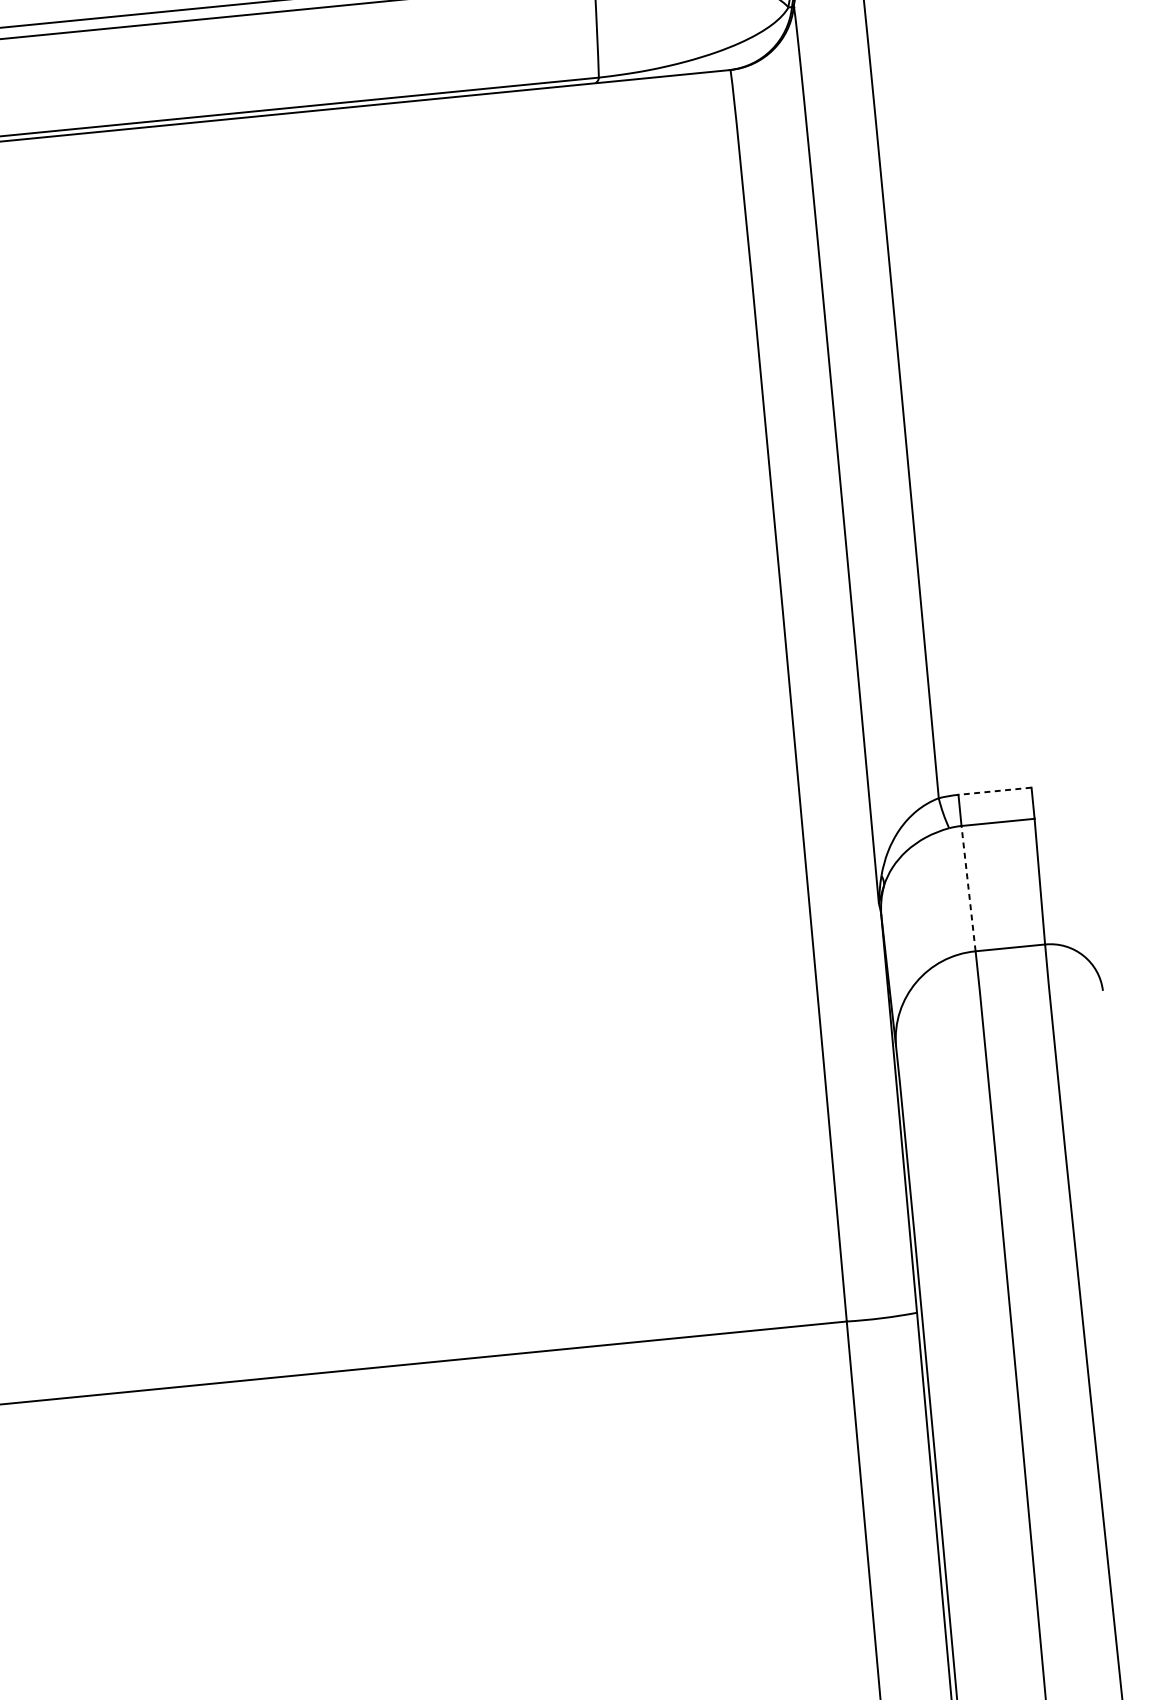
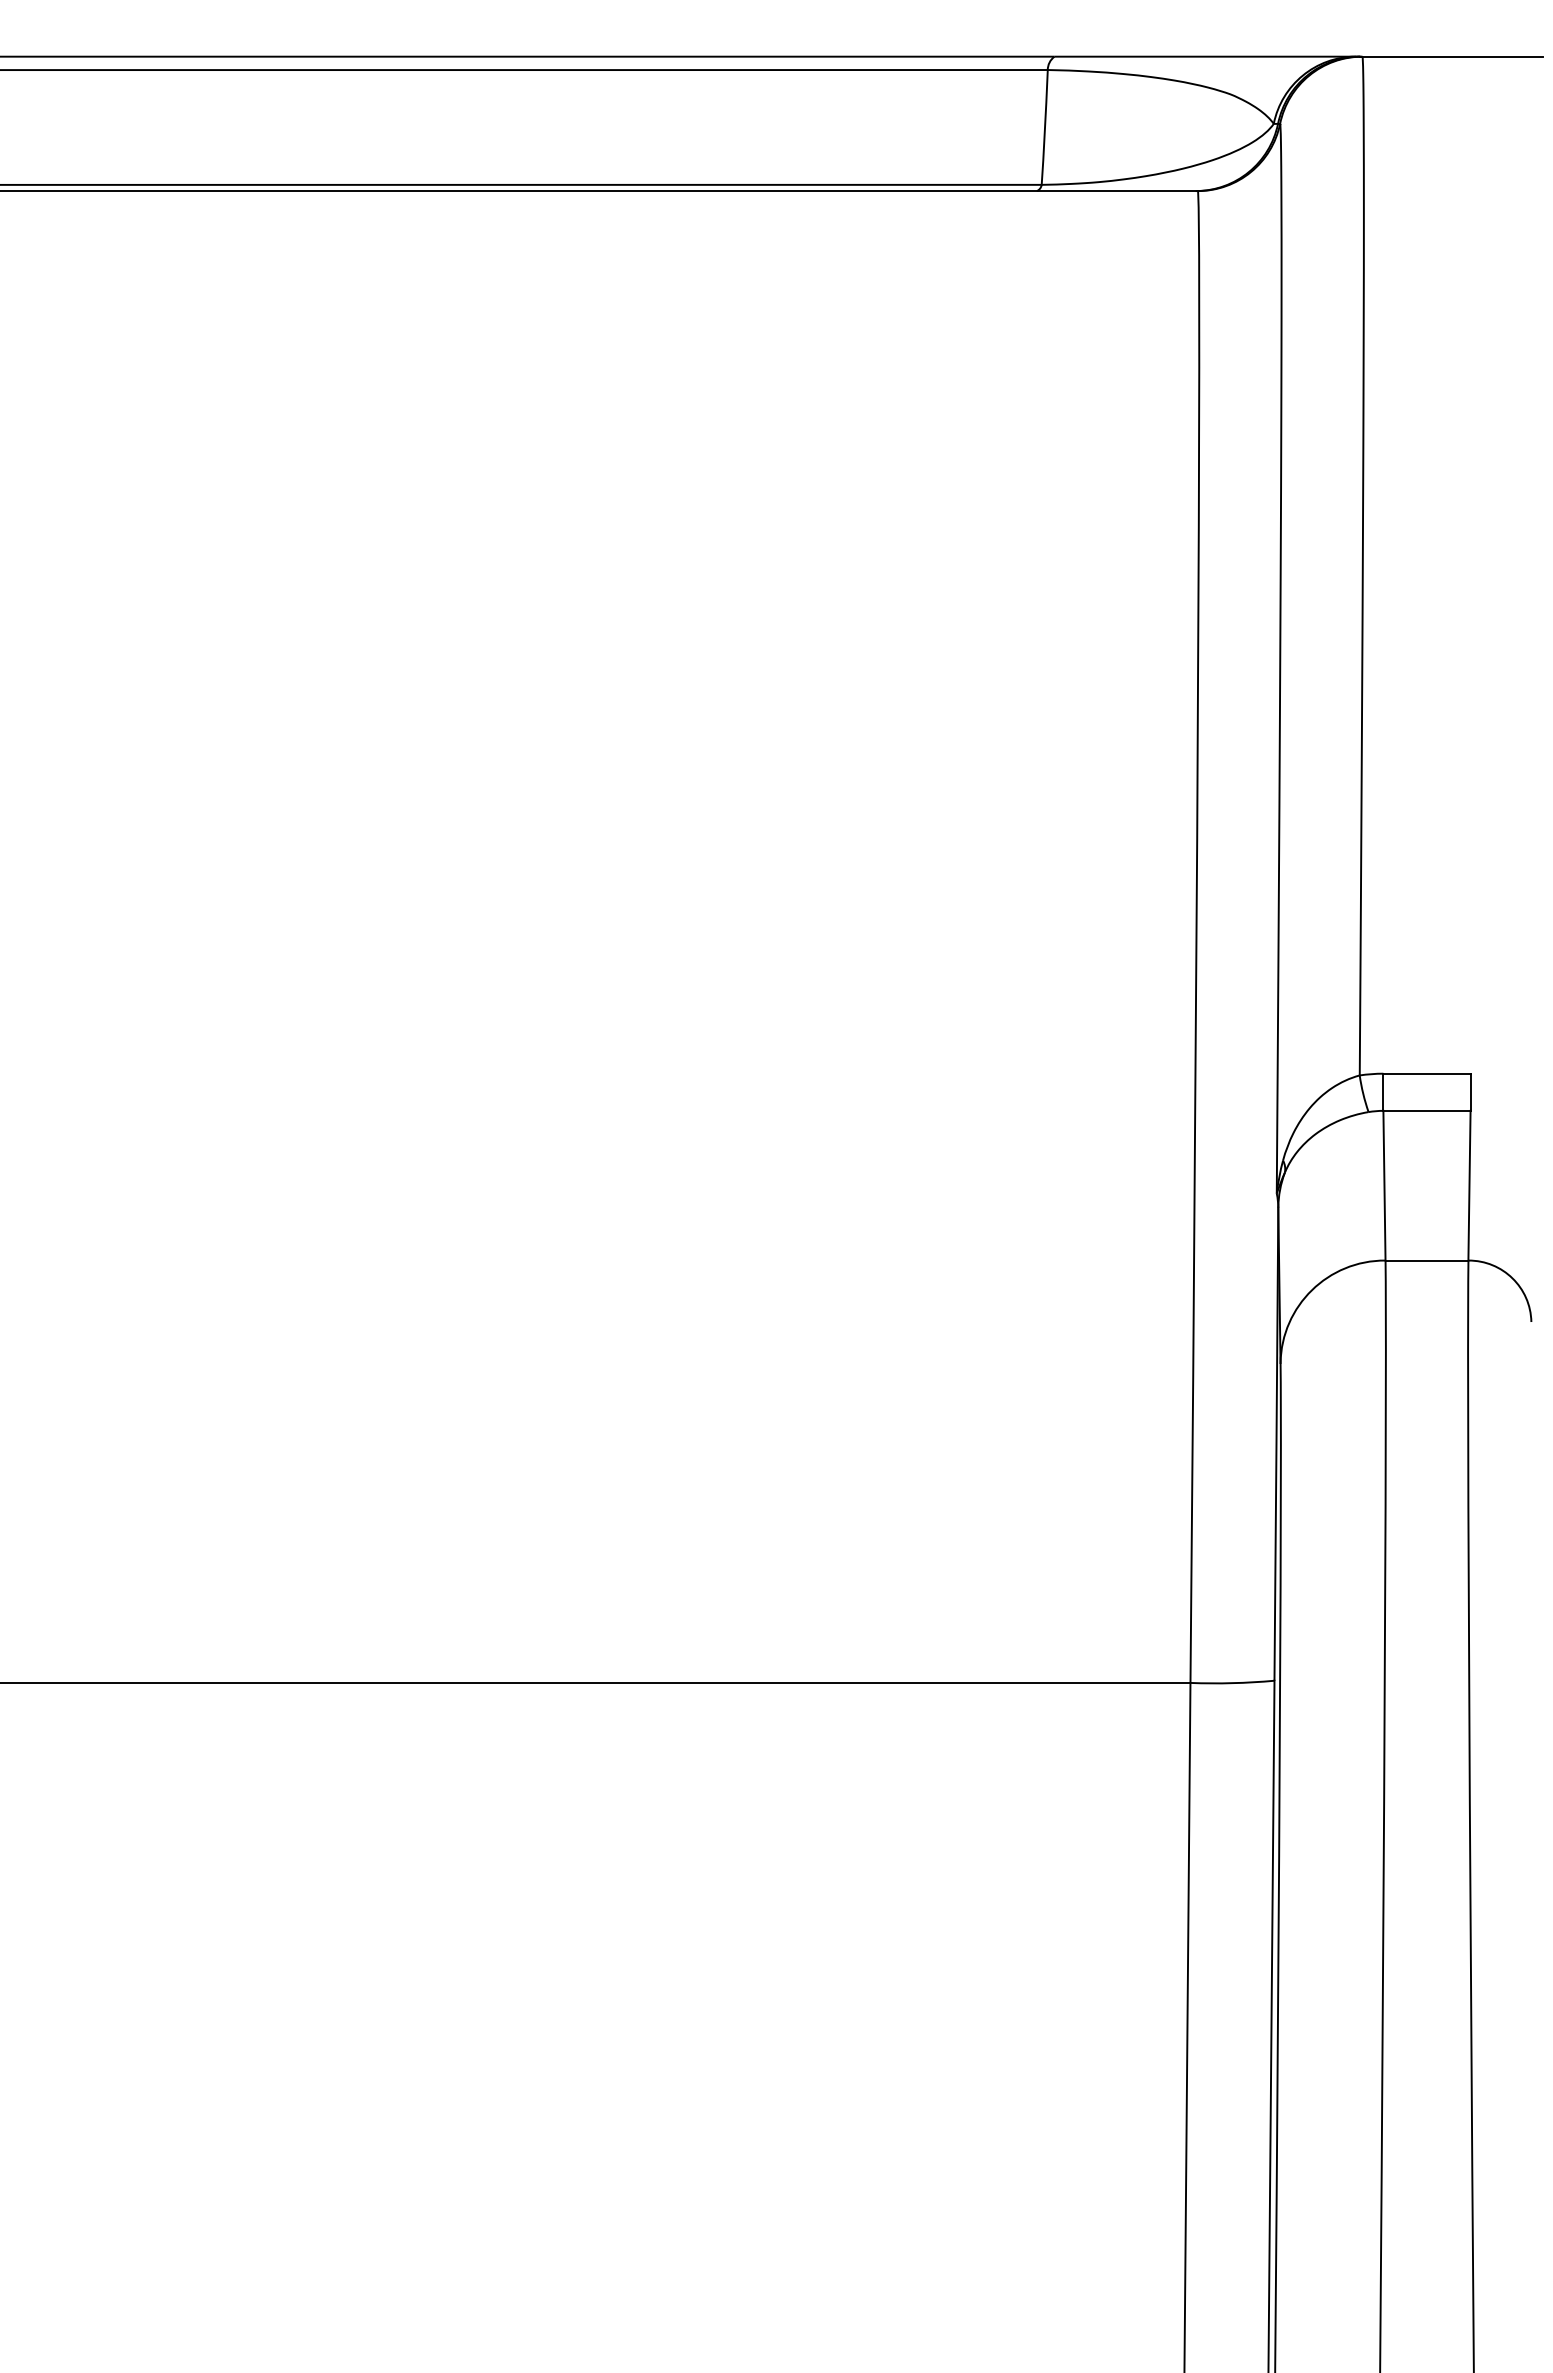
line: (994, 791) -> (1426, 1073), dashed -> solid
line: (968, 888) -> (1384, 1185), dashed -> solid

